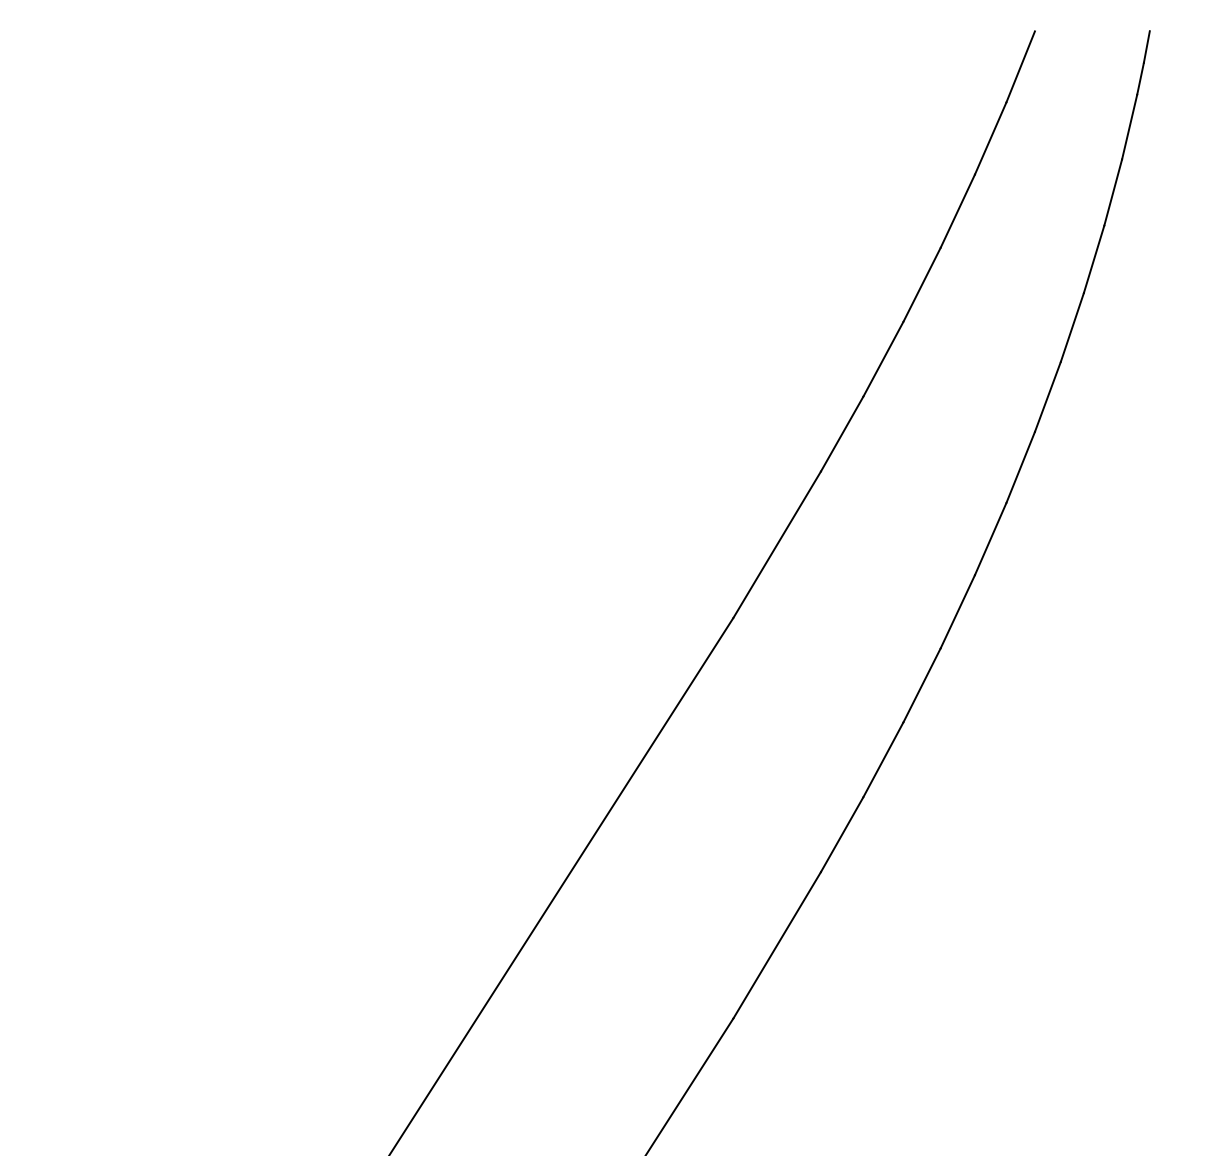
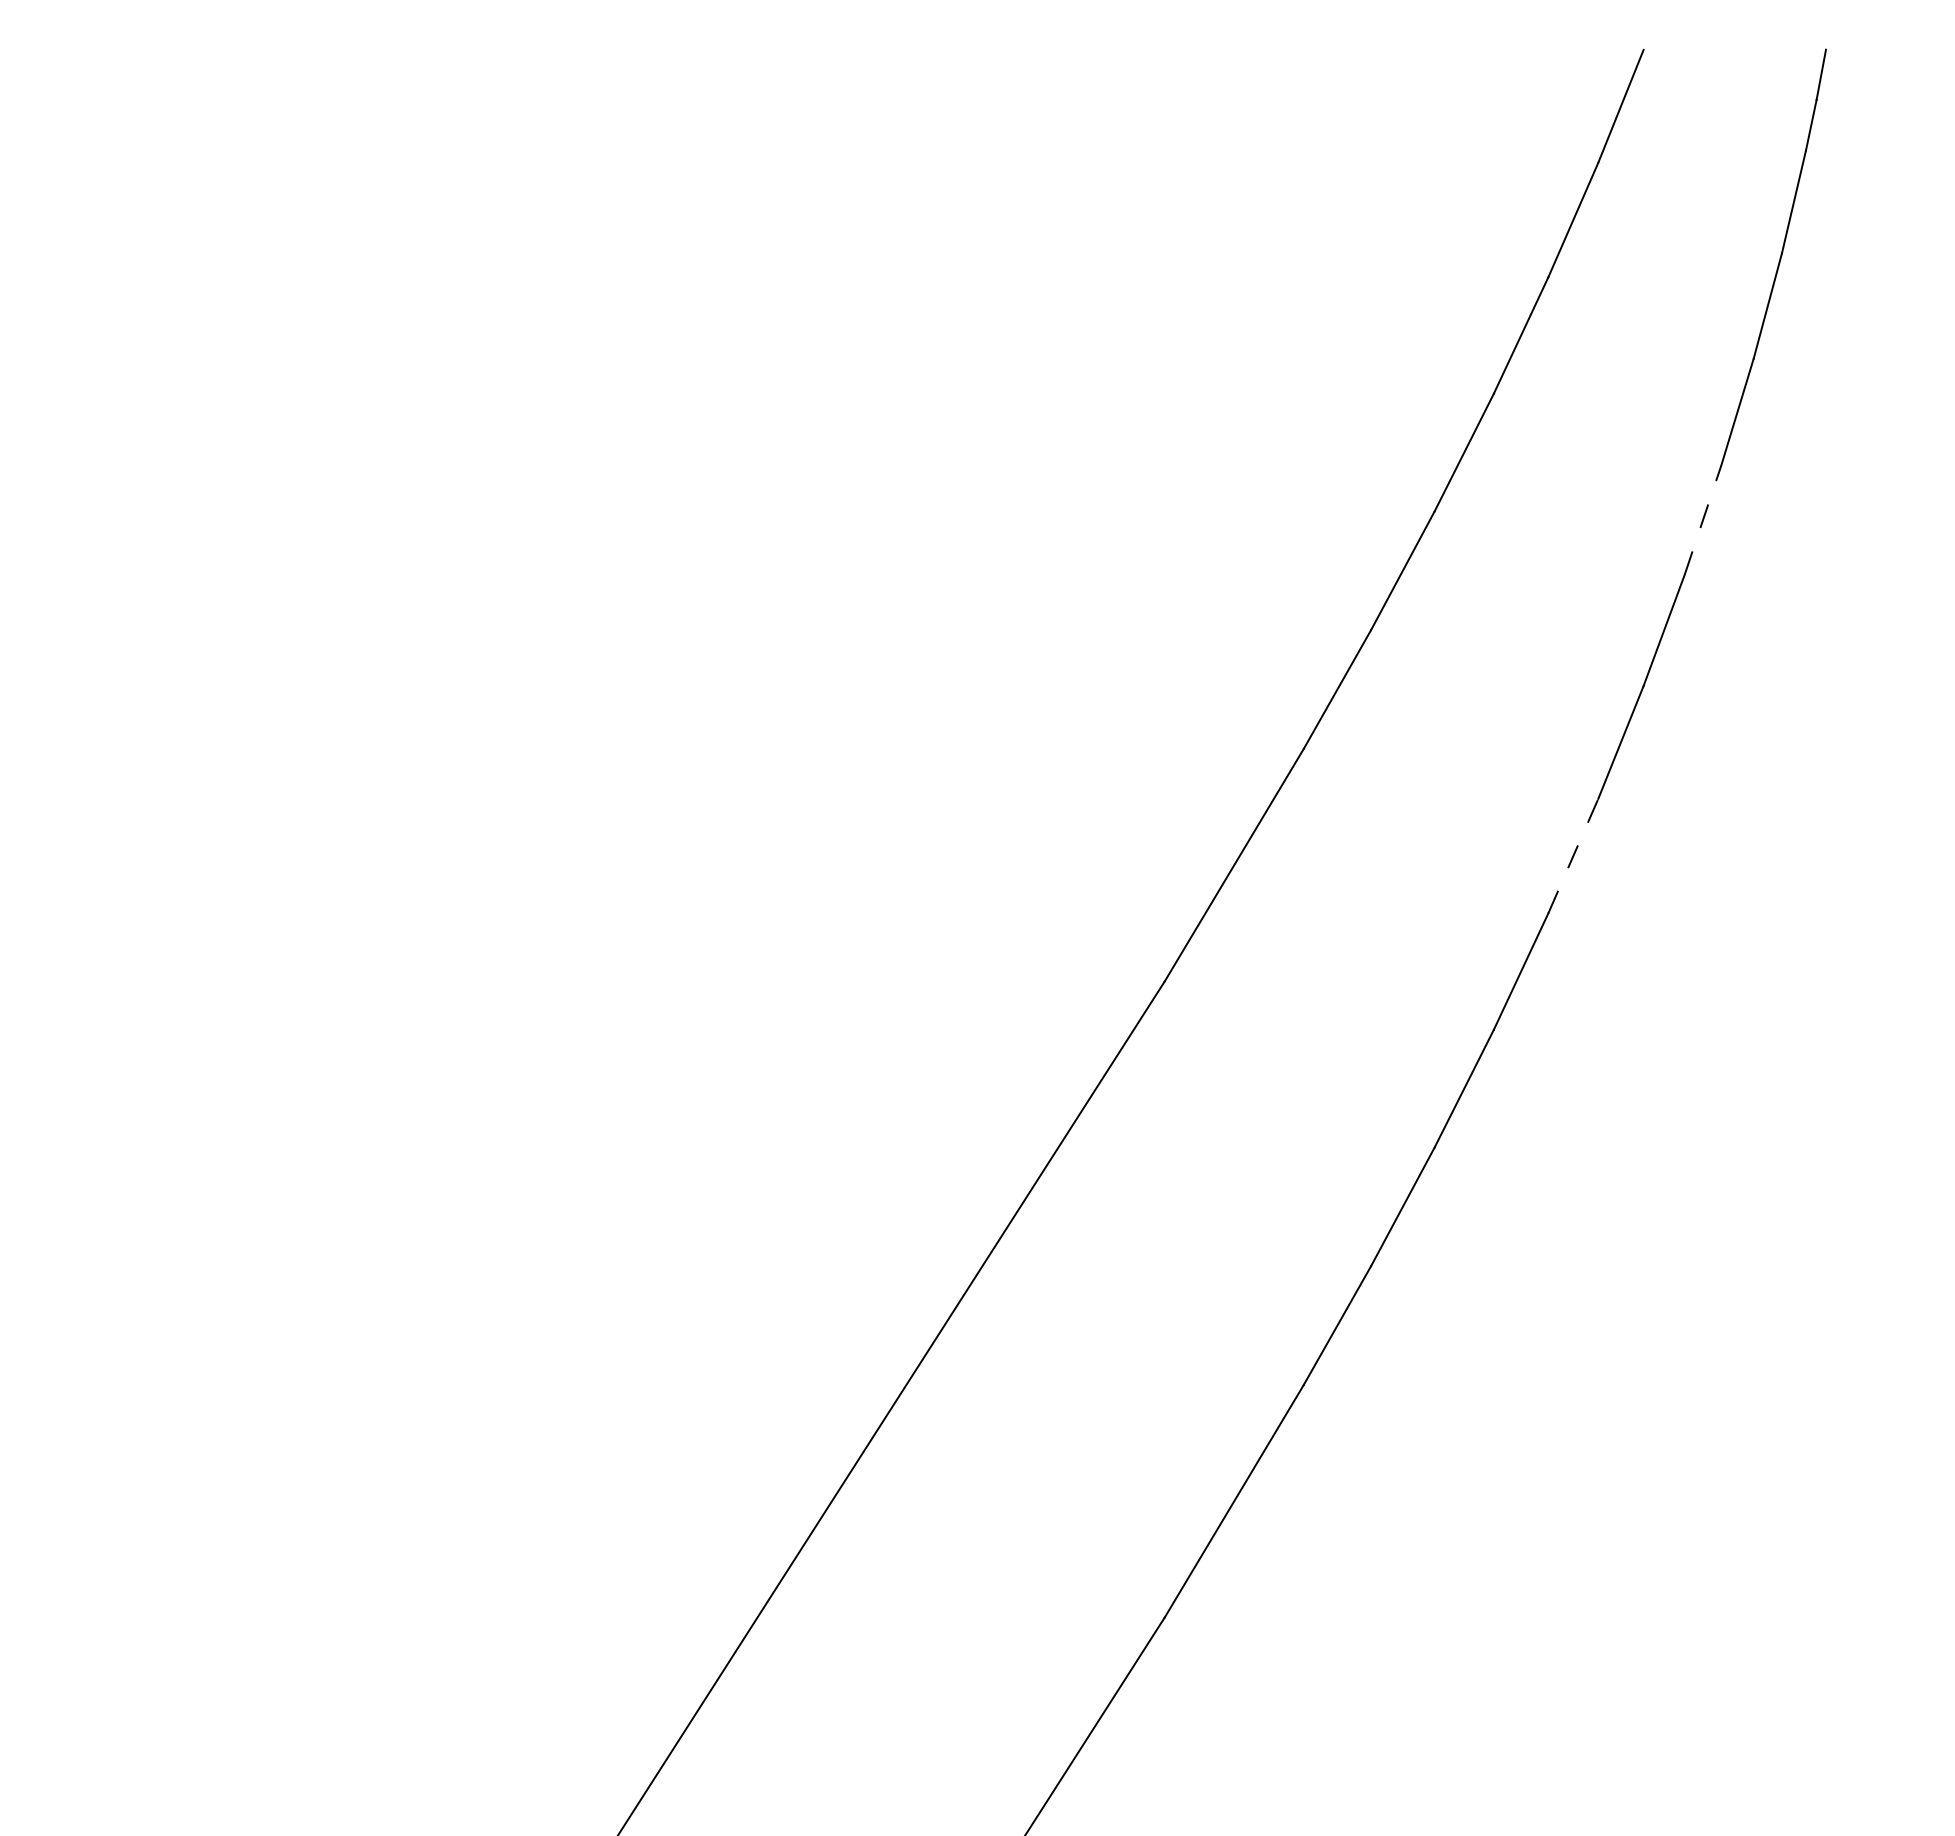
line: (1072, 327) -> (1703, 520), solid -> dashed
line: (990, 538) -> (1573, 855), solid -> dashed

